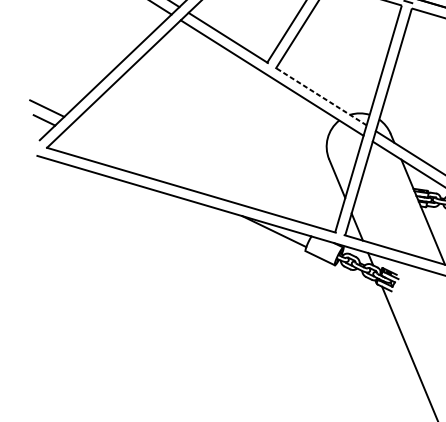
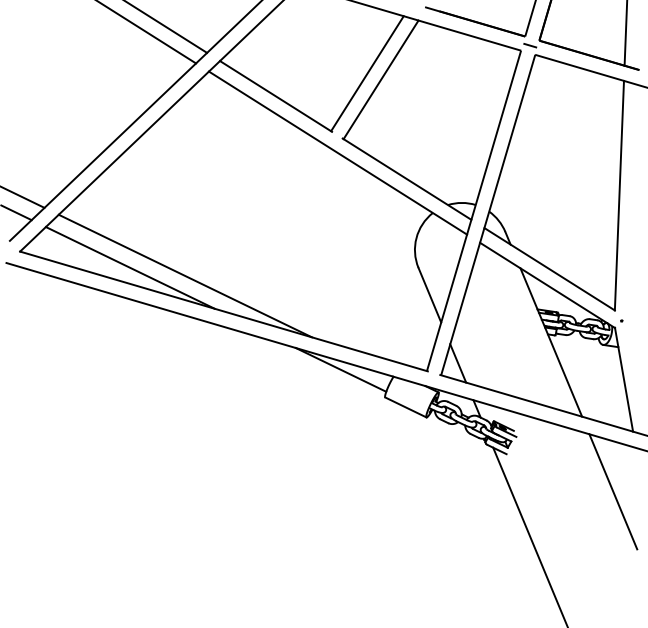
line: (320, 96) -> (406, 178), dashed -> solid
line: (124, 159) -> (129, 267), added
line: (164, 164) -> (185, 275), added

